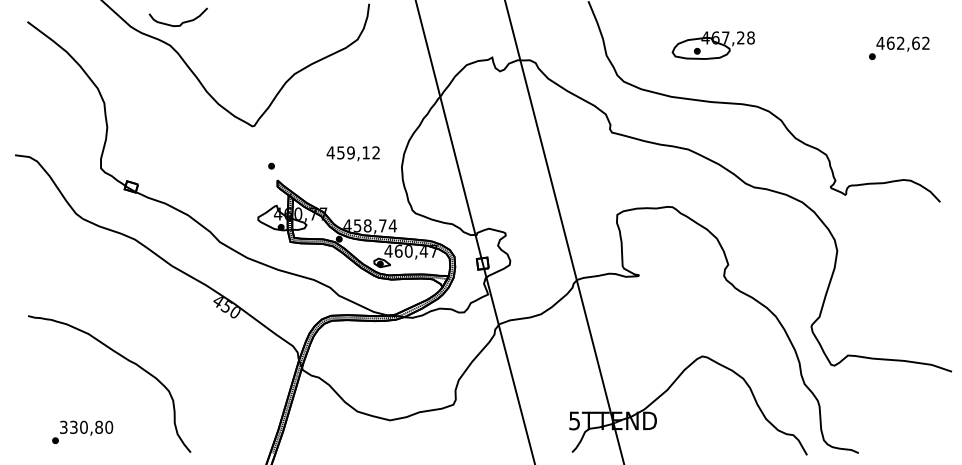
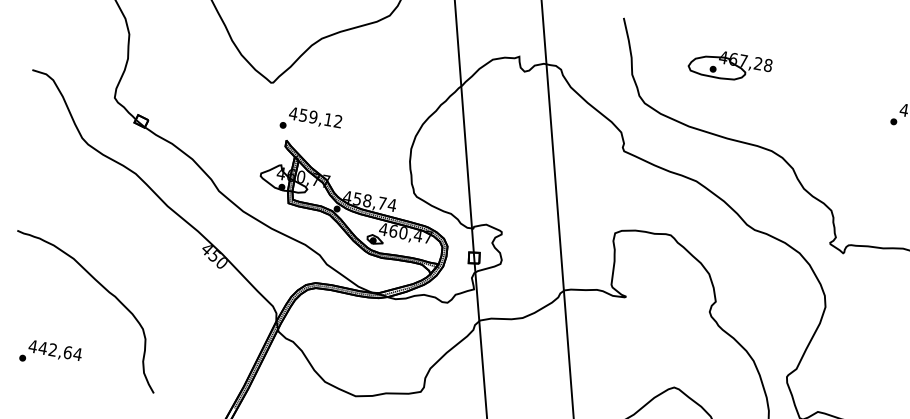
part: (712, 45) -> (729, 66), moved
text: (352, 153) -> (314, 118), moved
text: (86, 426) -> (55, 349), 330,80 -> 442,64

